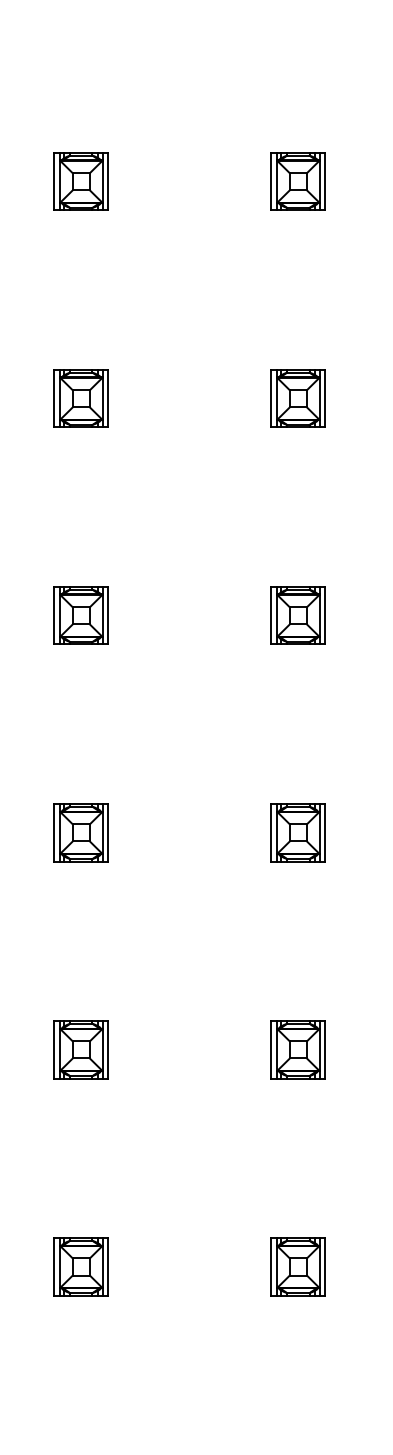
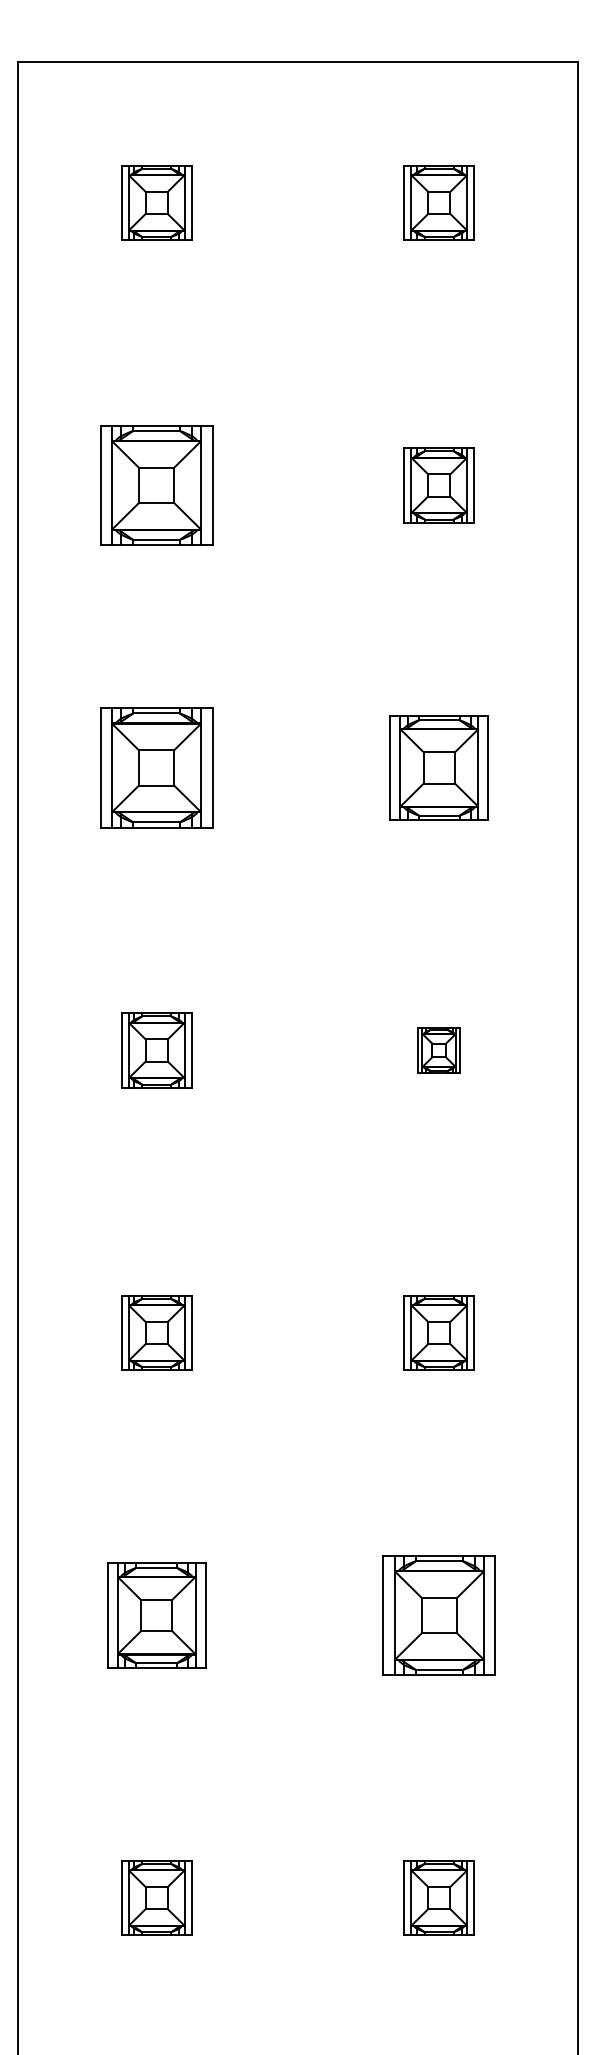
part: (81, 181) -> (156, 485), size x1.6
part: (81, 398) -> (156, 767), size x1.6
part: (297, 398) -> (438, 767), size x1.4
part: (297, 615) -> (438, 1050), size x0.6
part: (81, 1049) -> (156, 1615), size x1.4
part: (297, 1049) -> (438, 1615), size x1.6

